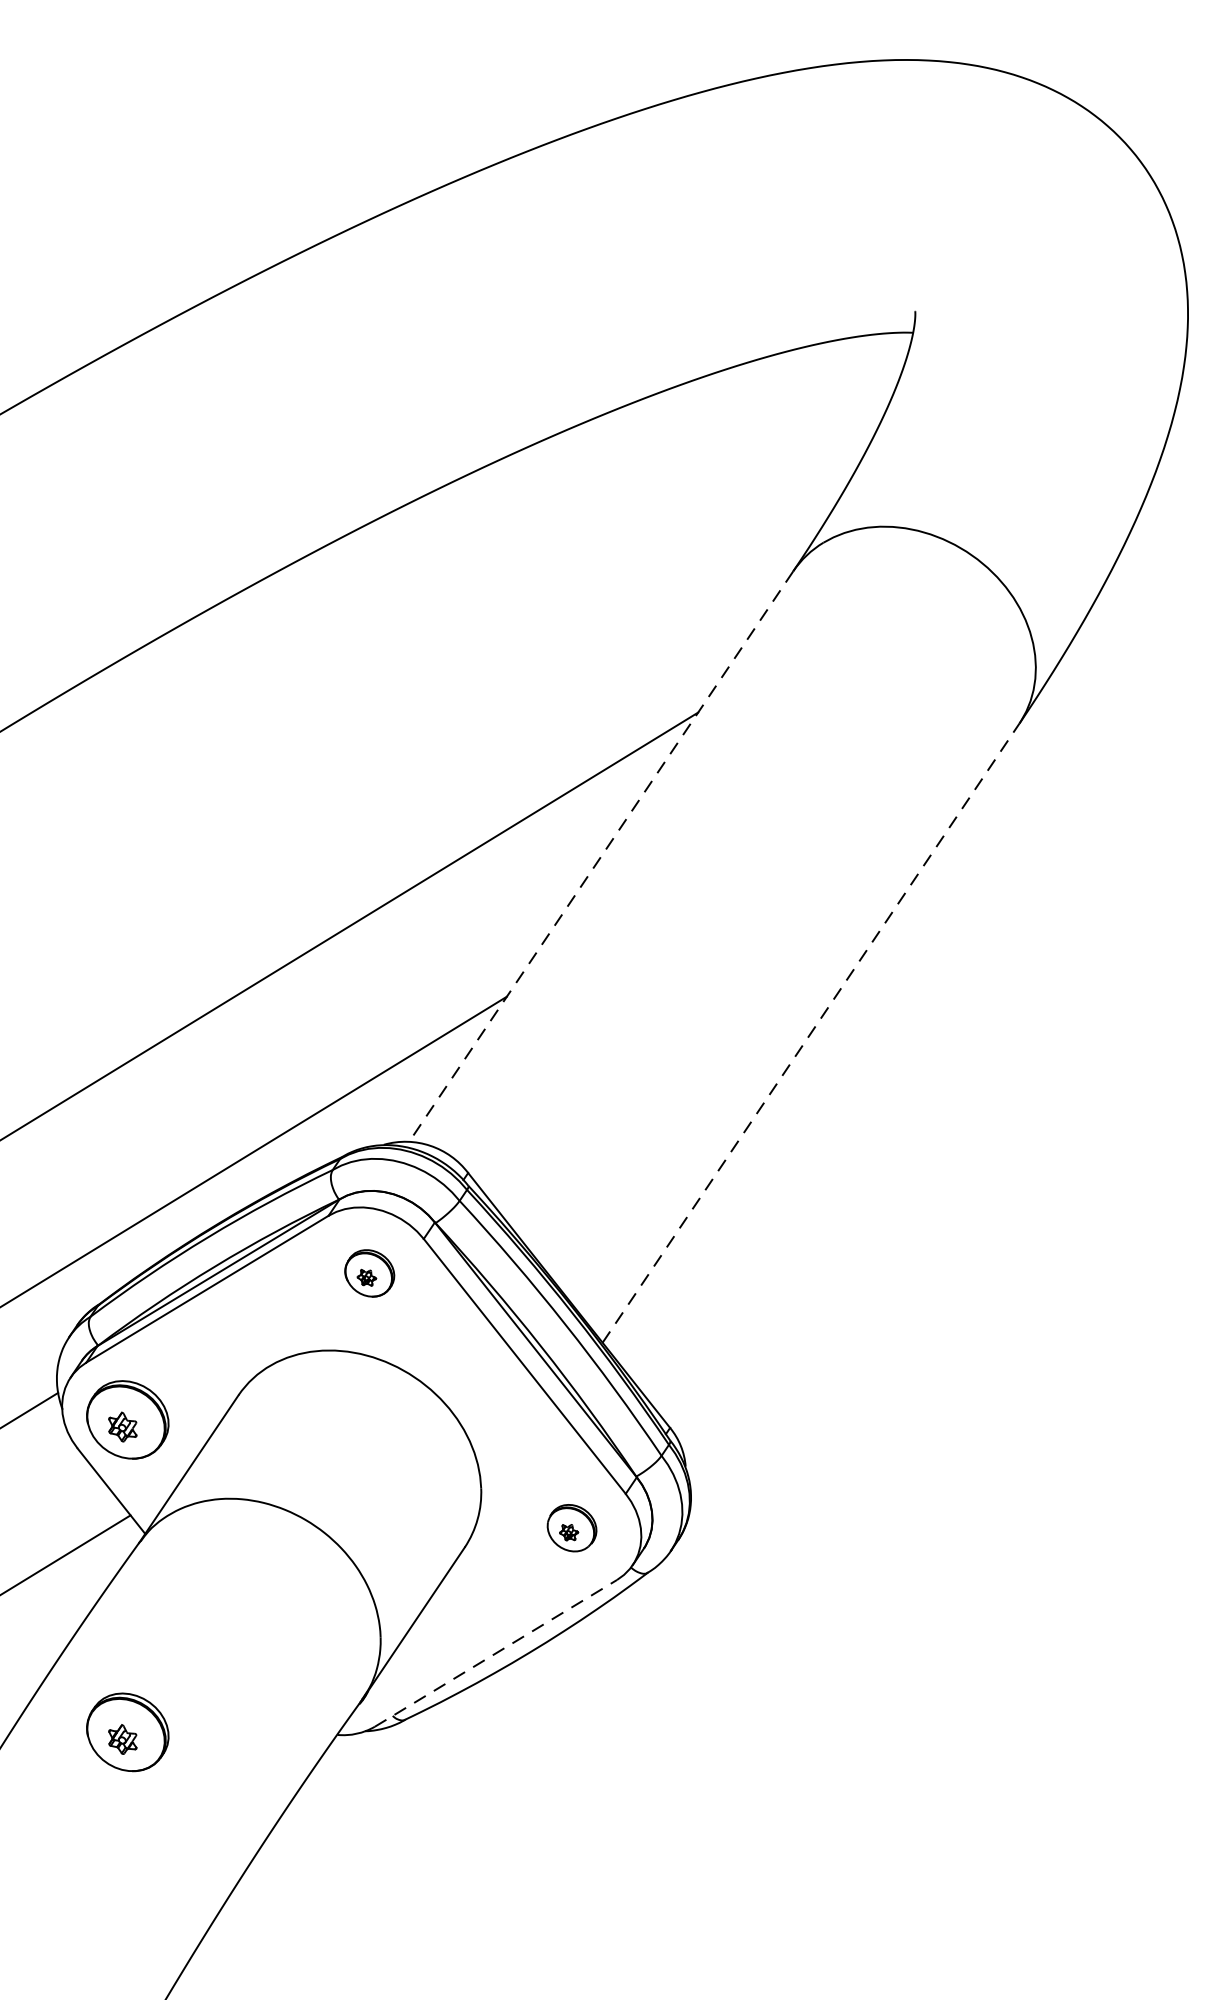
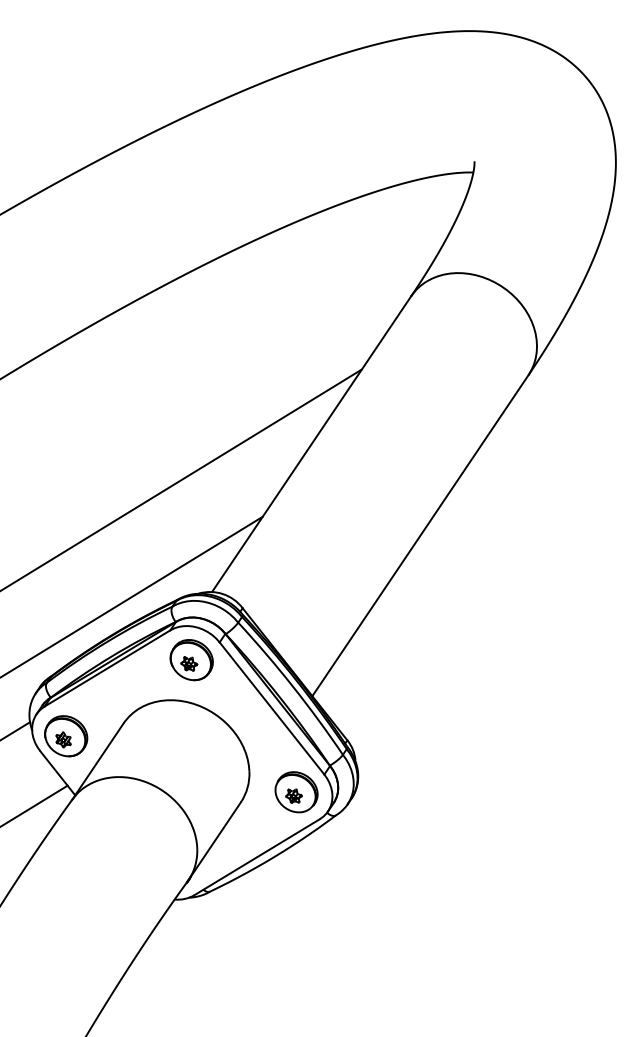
line: (600, 857) -> (311, 444), dashed -> solid
line: (811, 1032) -> (420, 535), dashed -> solid
part: (369, 1273) -> (191, 660), size x1.67
part: (571, 1528) -> (296, 792), size x1.67
line: (496, 1651) -> (257, 856), dashed -> solid
part: (128, 1732) -> (66, 898), removed

